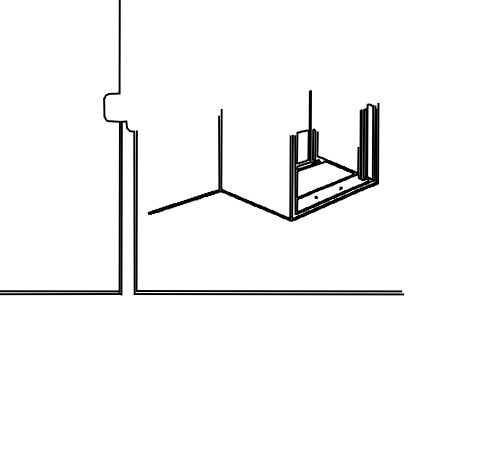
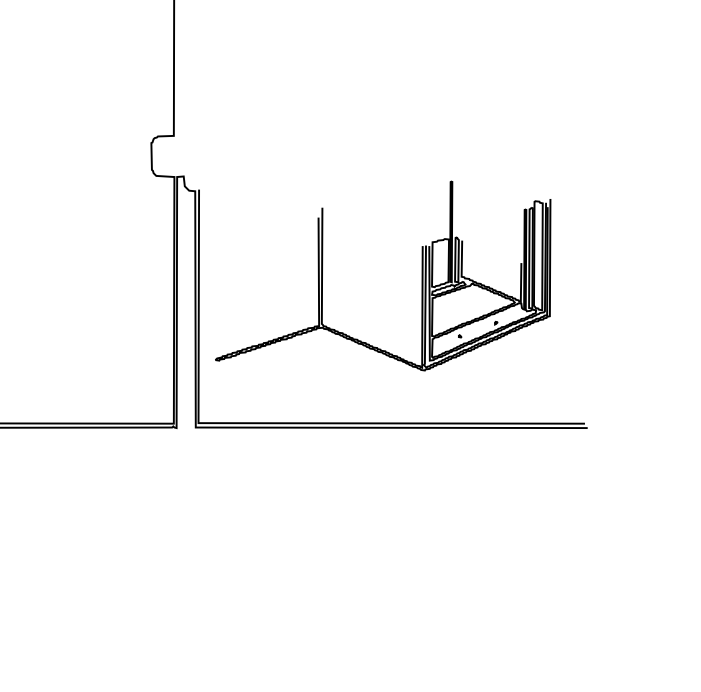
part: (289, 155) -> (421, 275), moved

